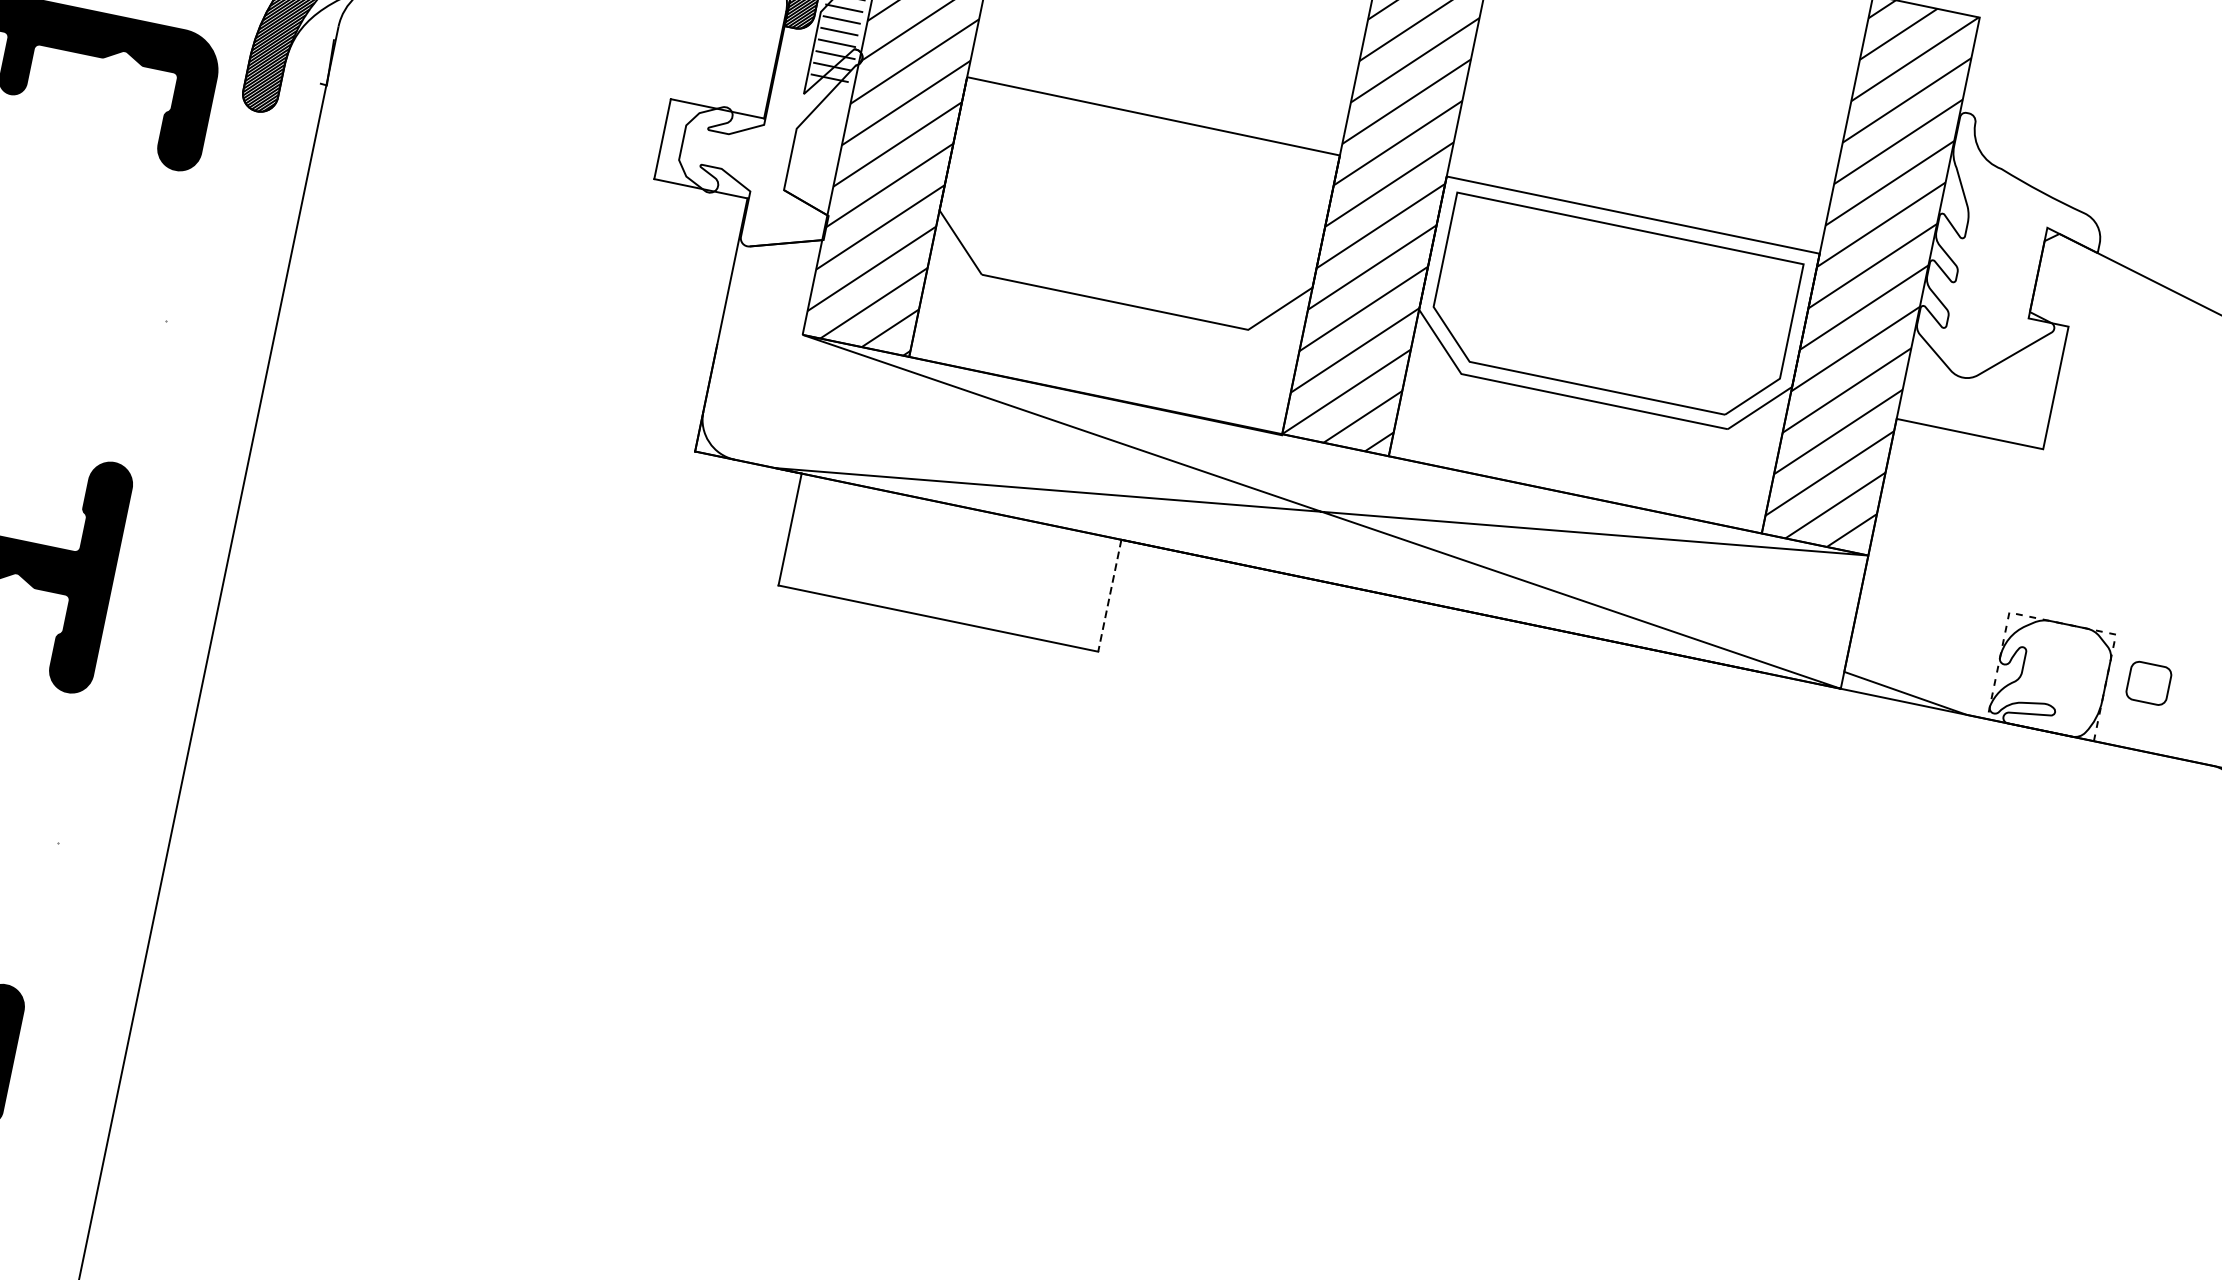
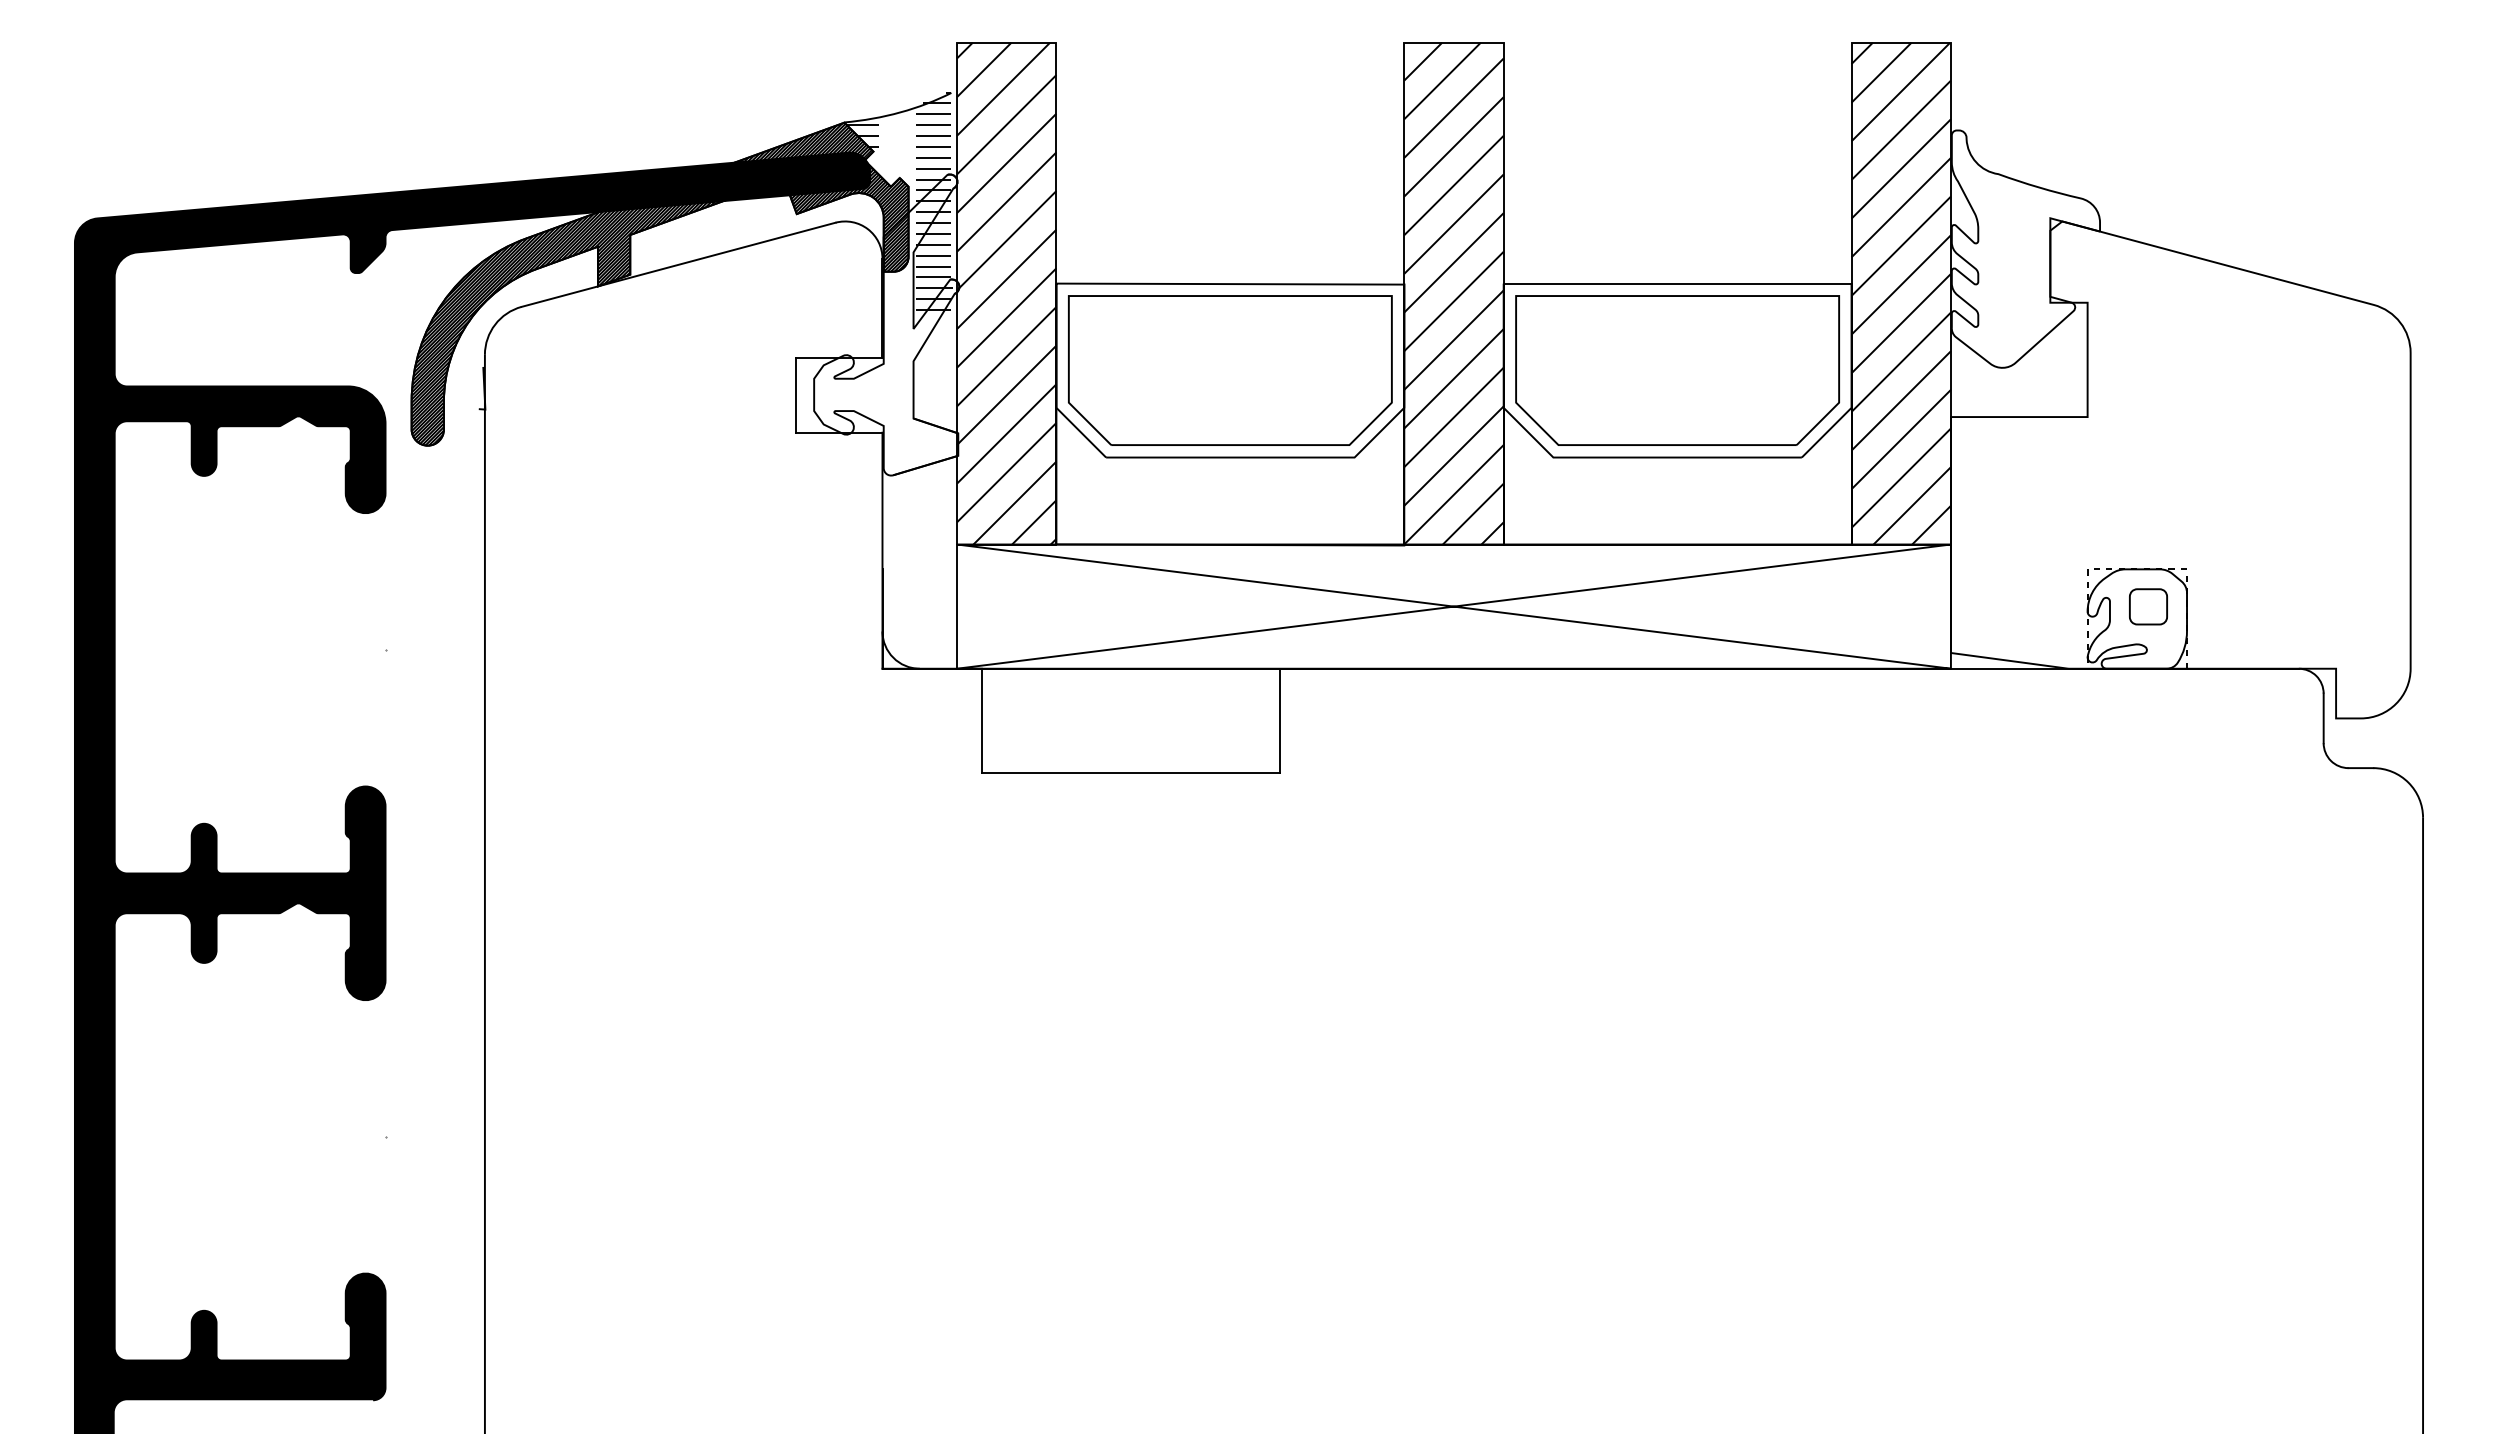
curve: (1150, 129) -> (1230, 296), added
line: (789, 401) -> (957, 606), added
line: (1110, 596) -> (1280, 721), dashed -> solid
part: (2148, 683) -> (2148, 606), moved

